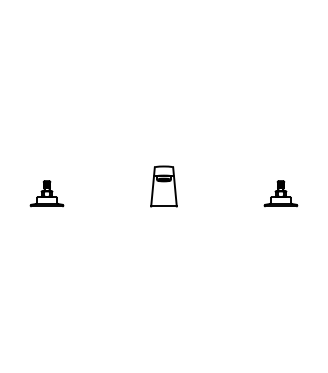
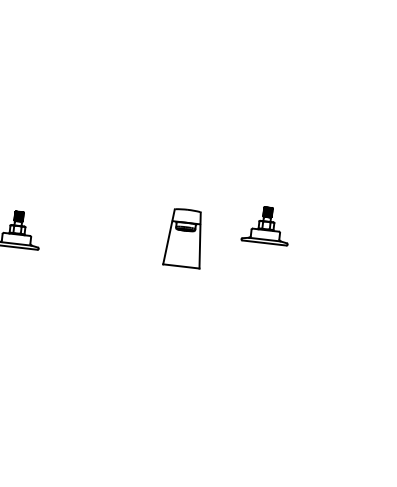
part: (280, 193) -> (265, 224), moved

